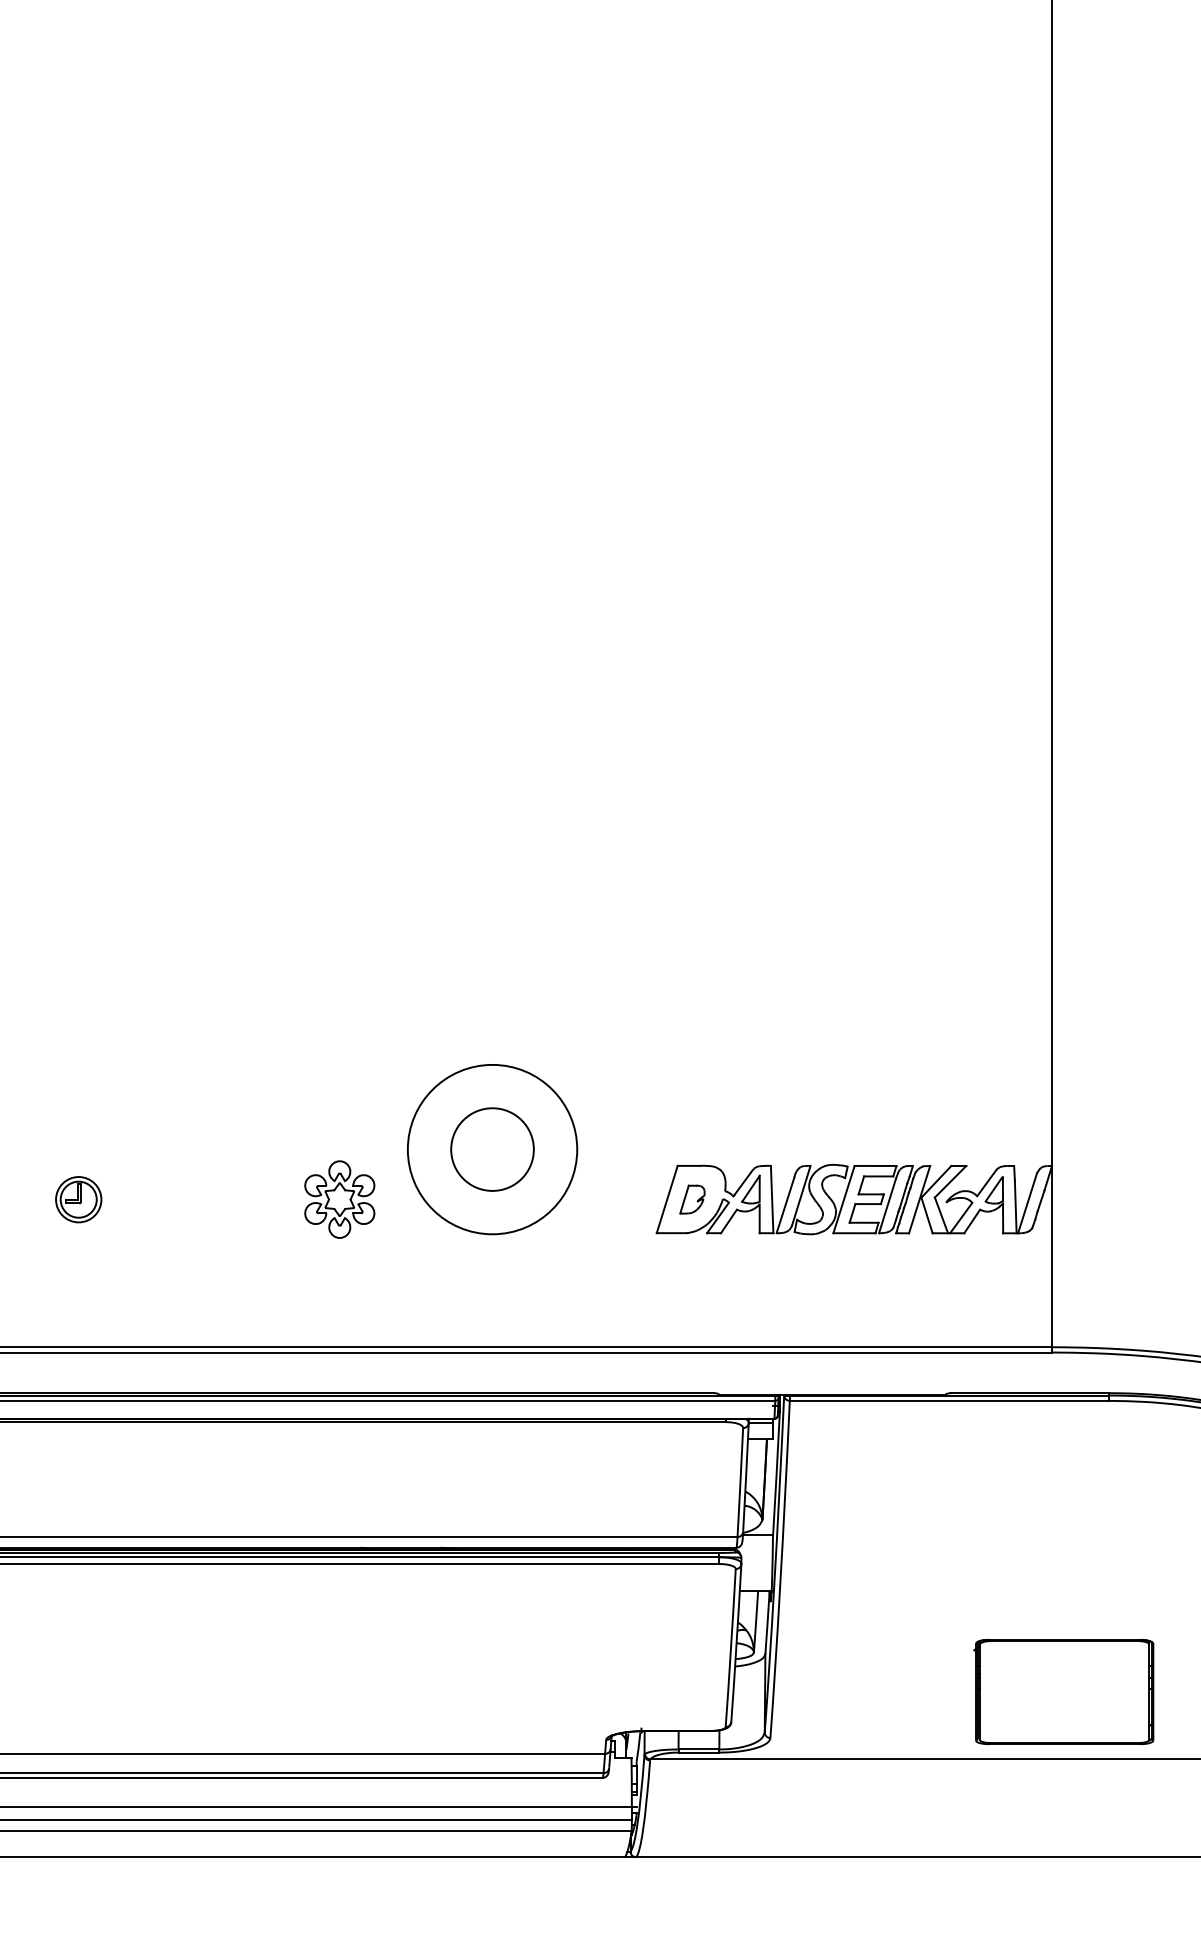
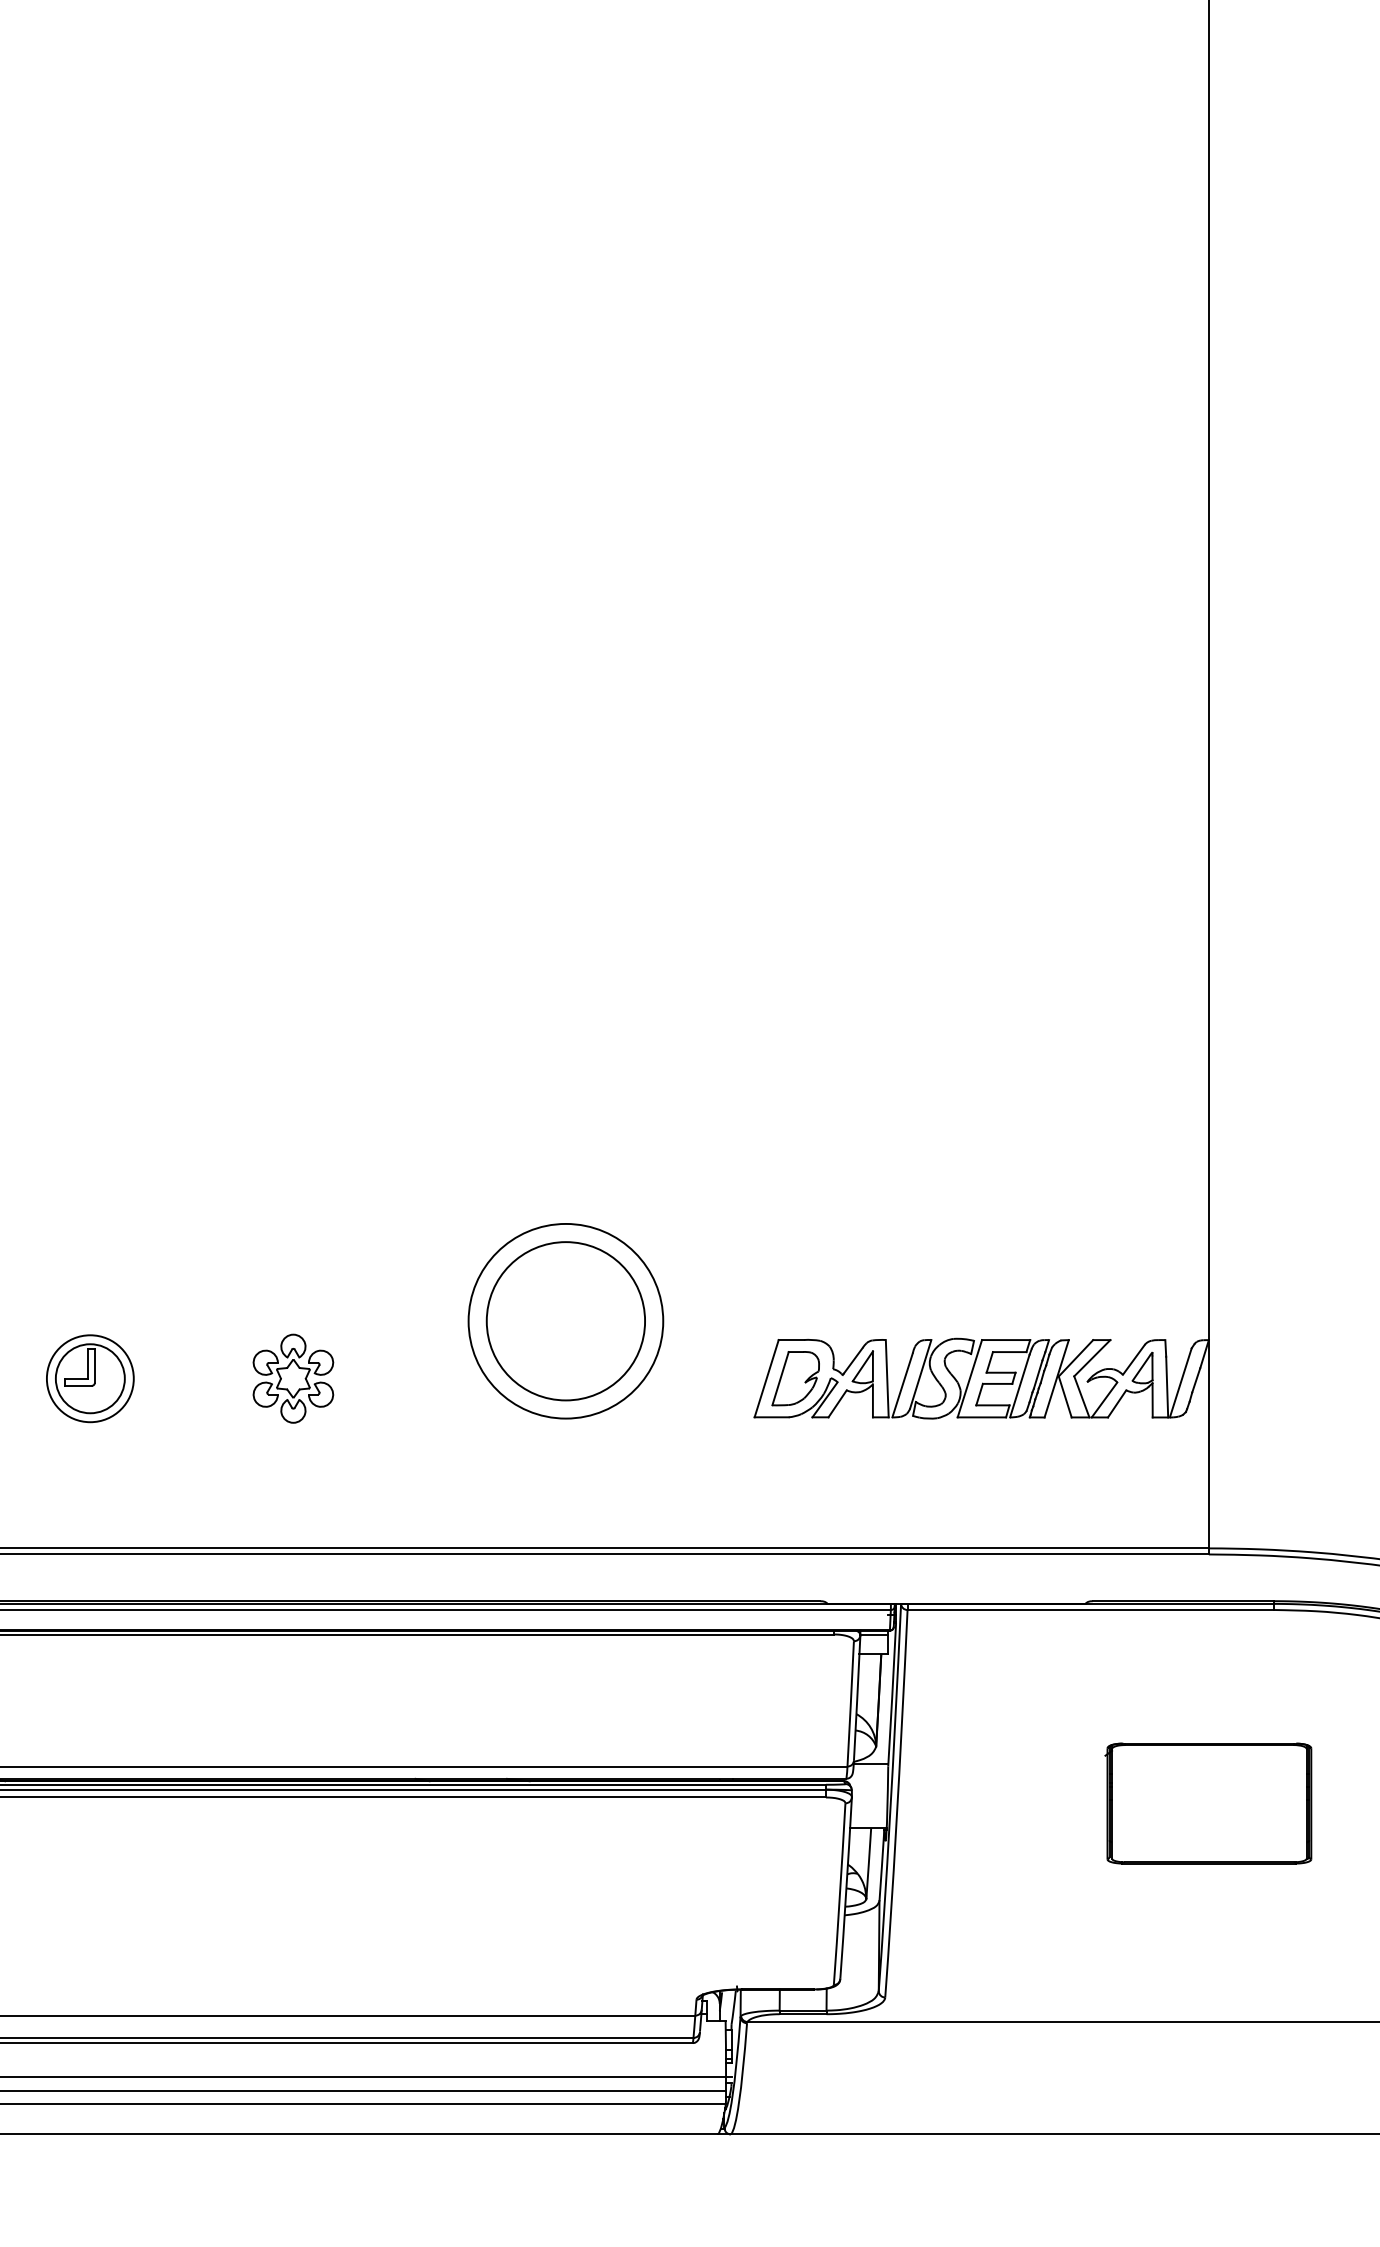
circle: (492, 1149) -> (565, 1321), size x1.67
part: (78, 1199) -> (90, 1378), size x1.67
part: (339, 1199) -> (293, 1378), moved
part: (692, 1199) -> (795, 1378), size x1.67
part: (1063, 1691) -> (1208, 1803), moved

